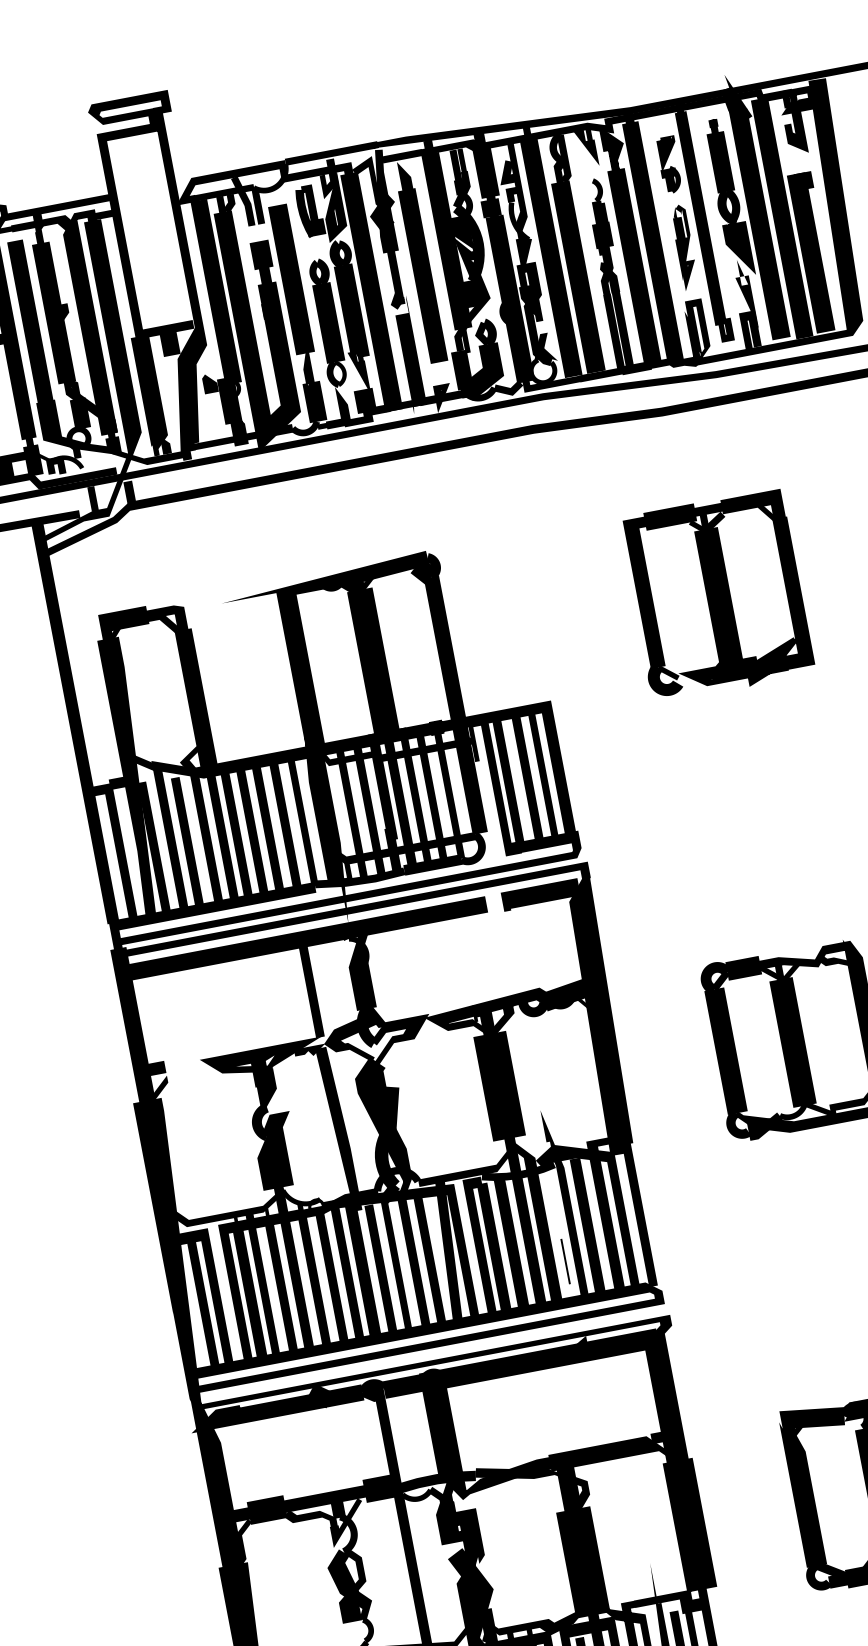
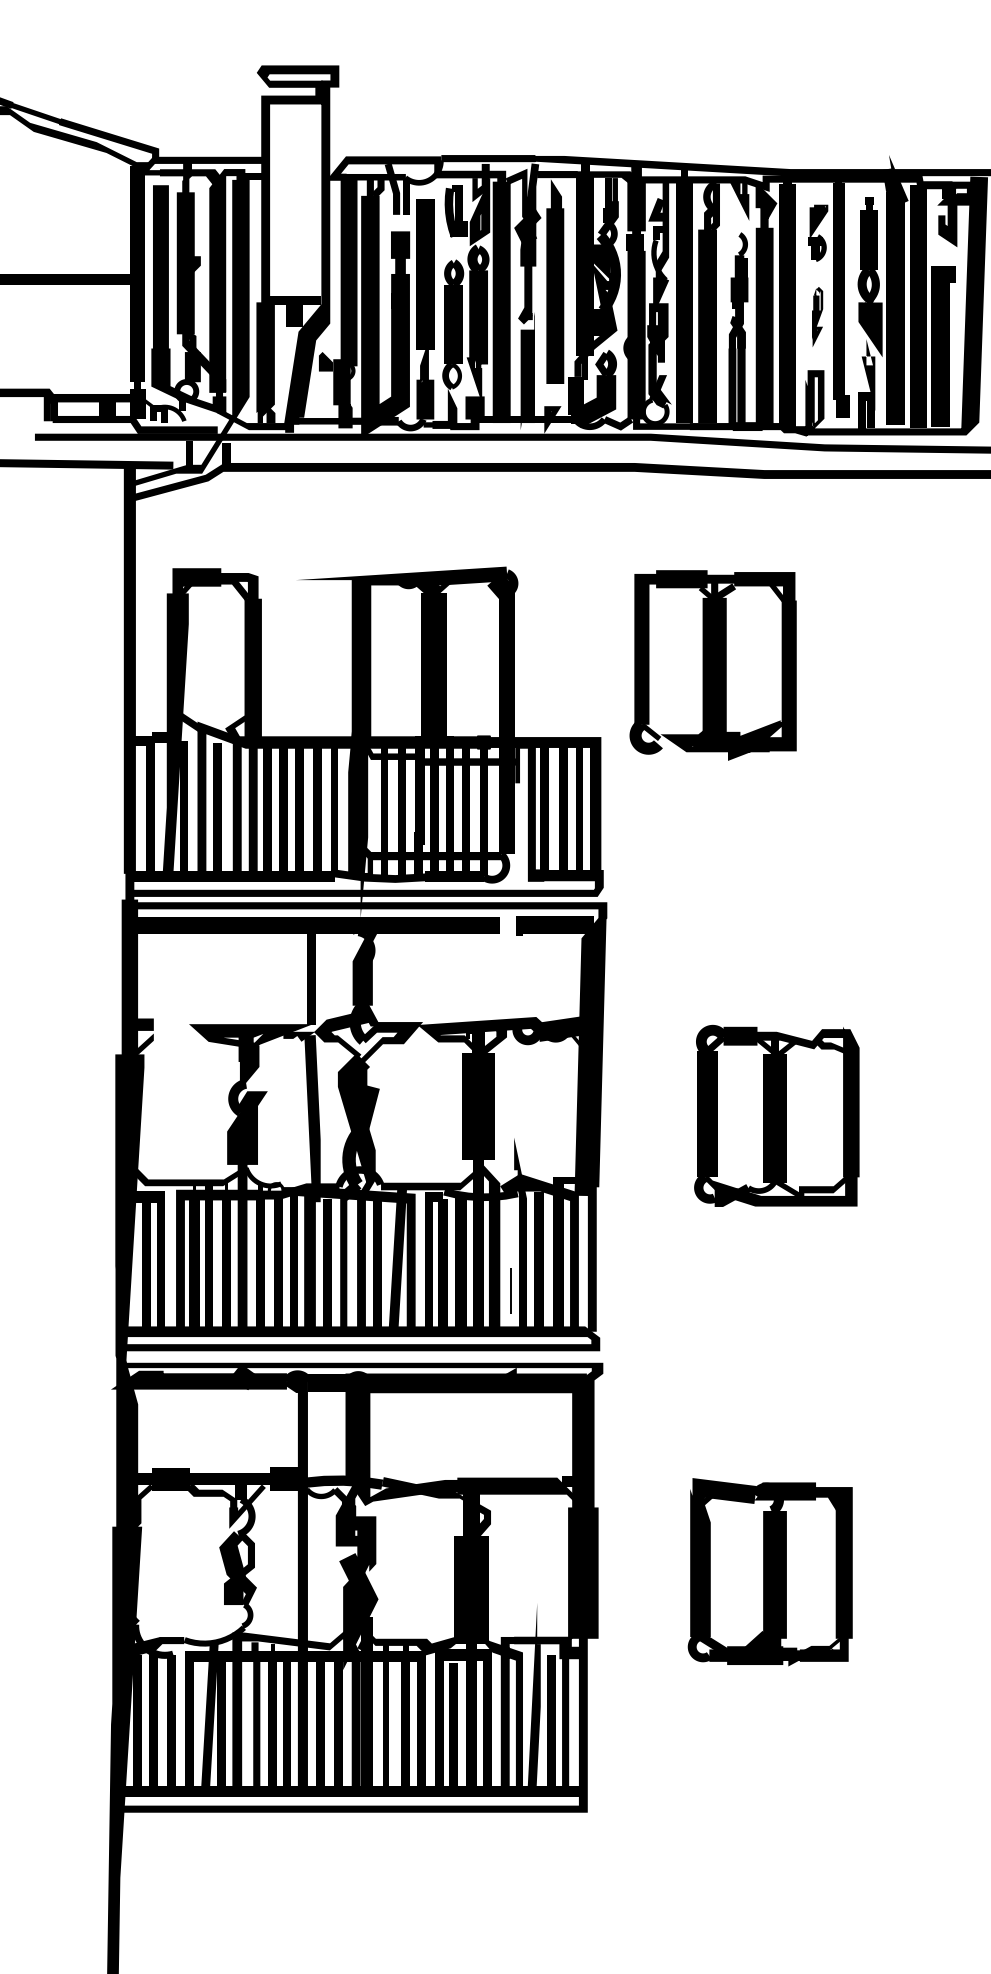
part: (684, 246) -> (817, 316), size x0.7
part: (716, 596) -> (712, 665), moved

